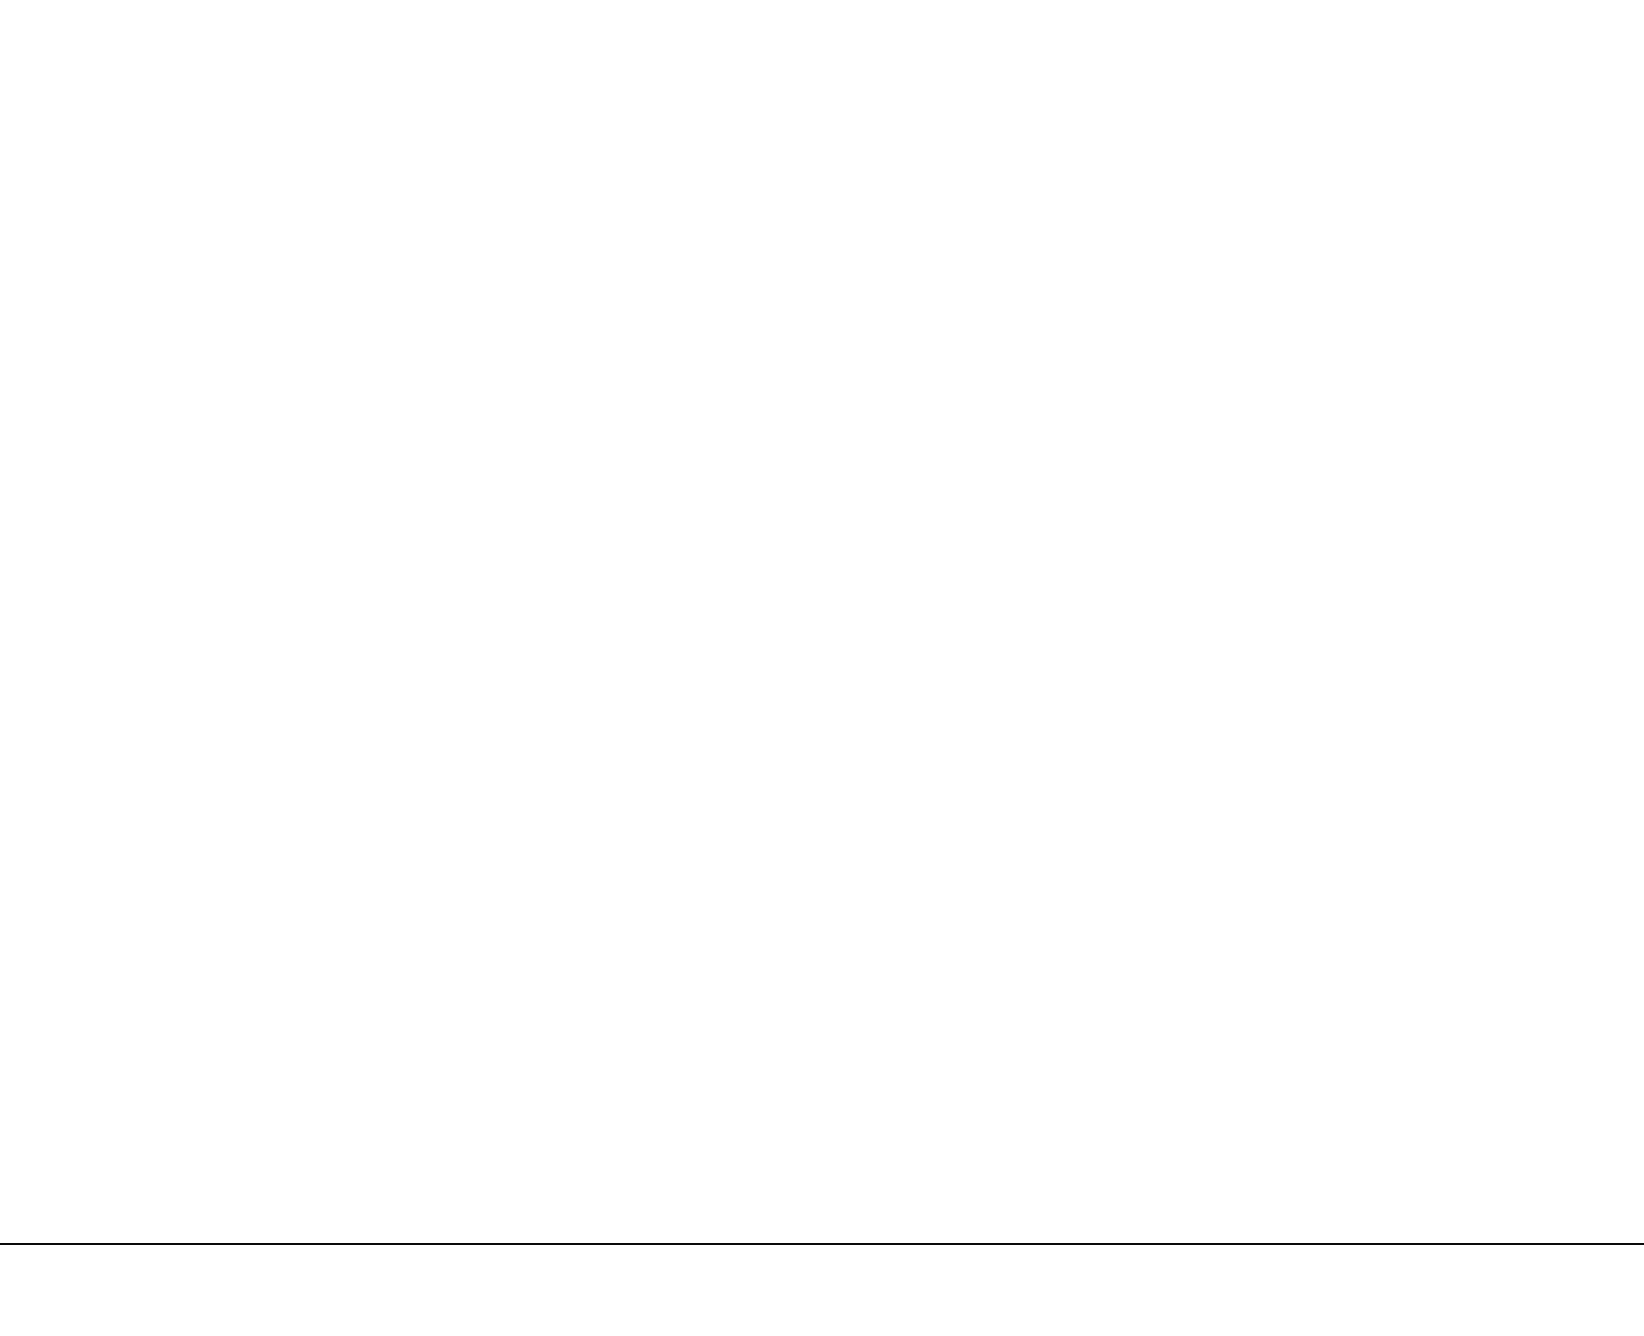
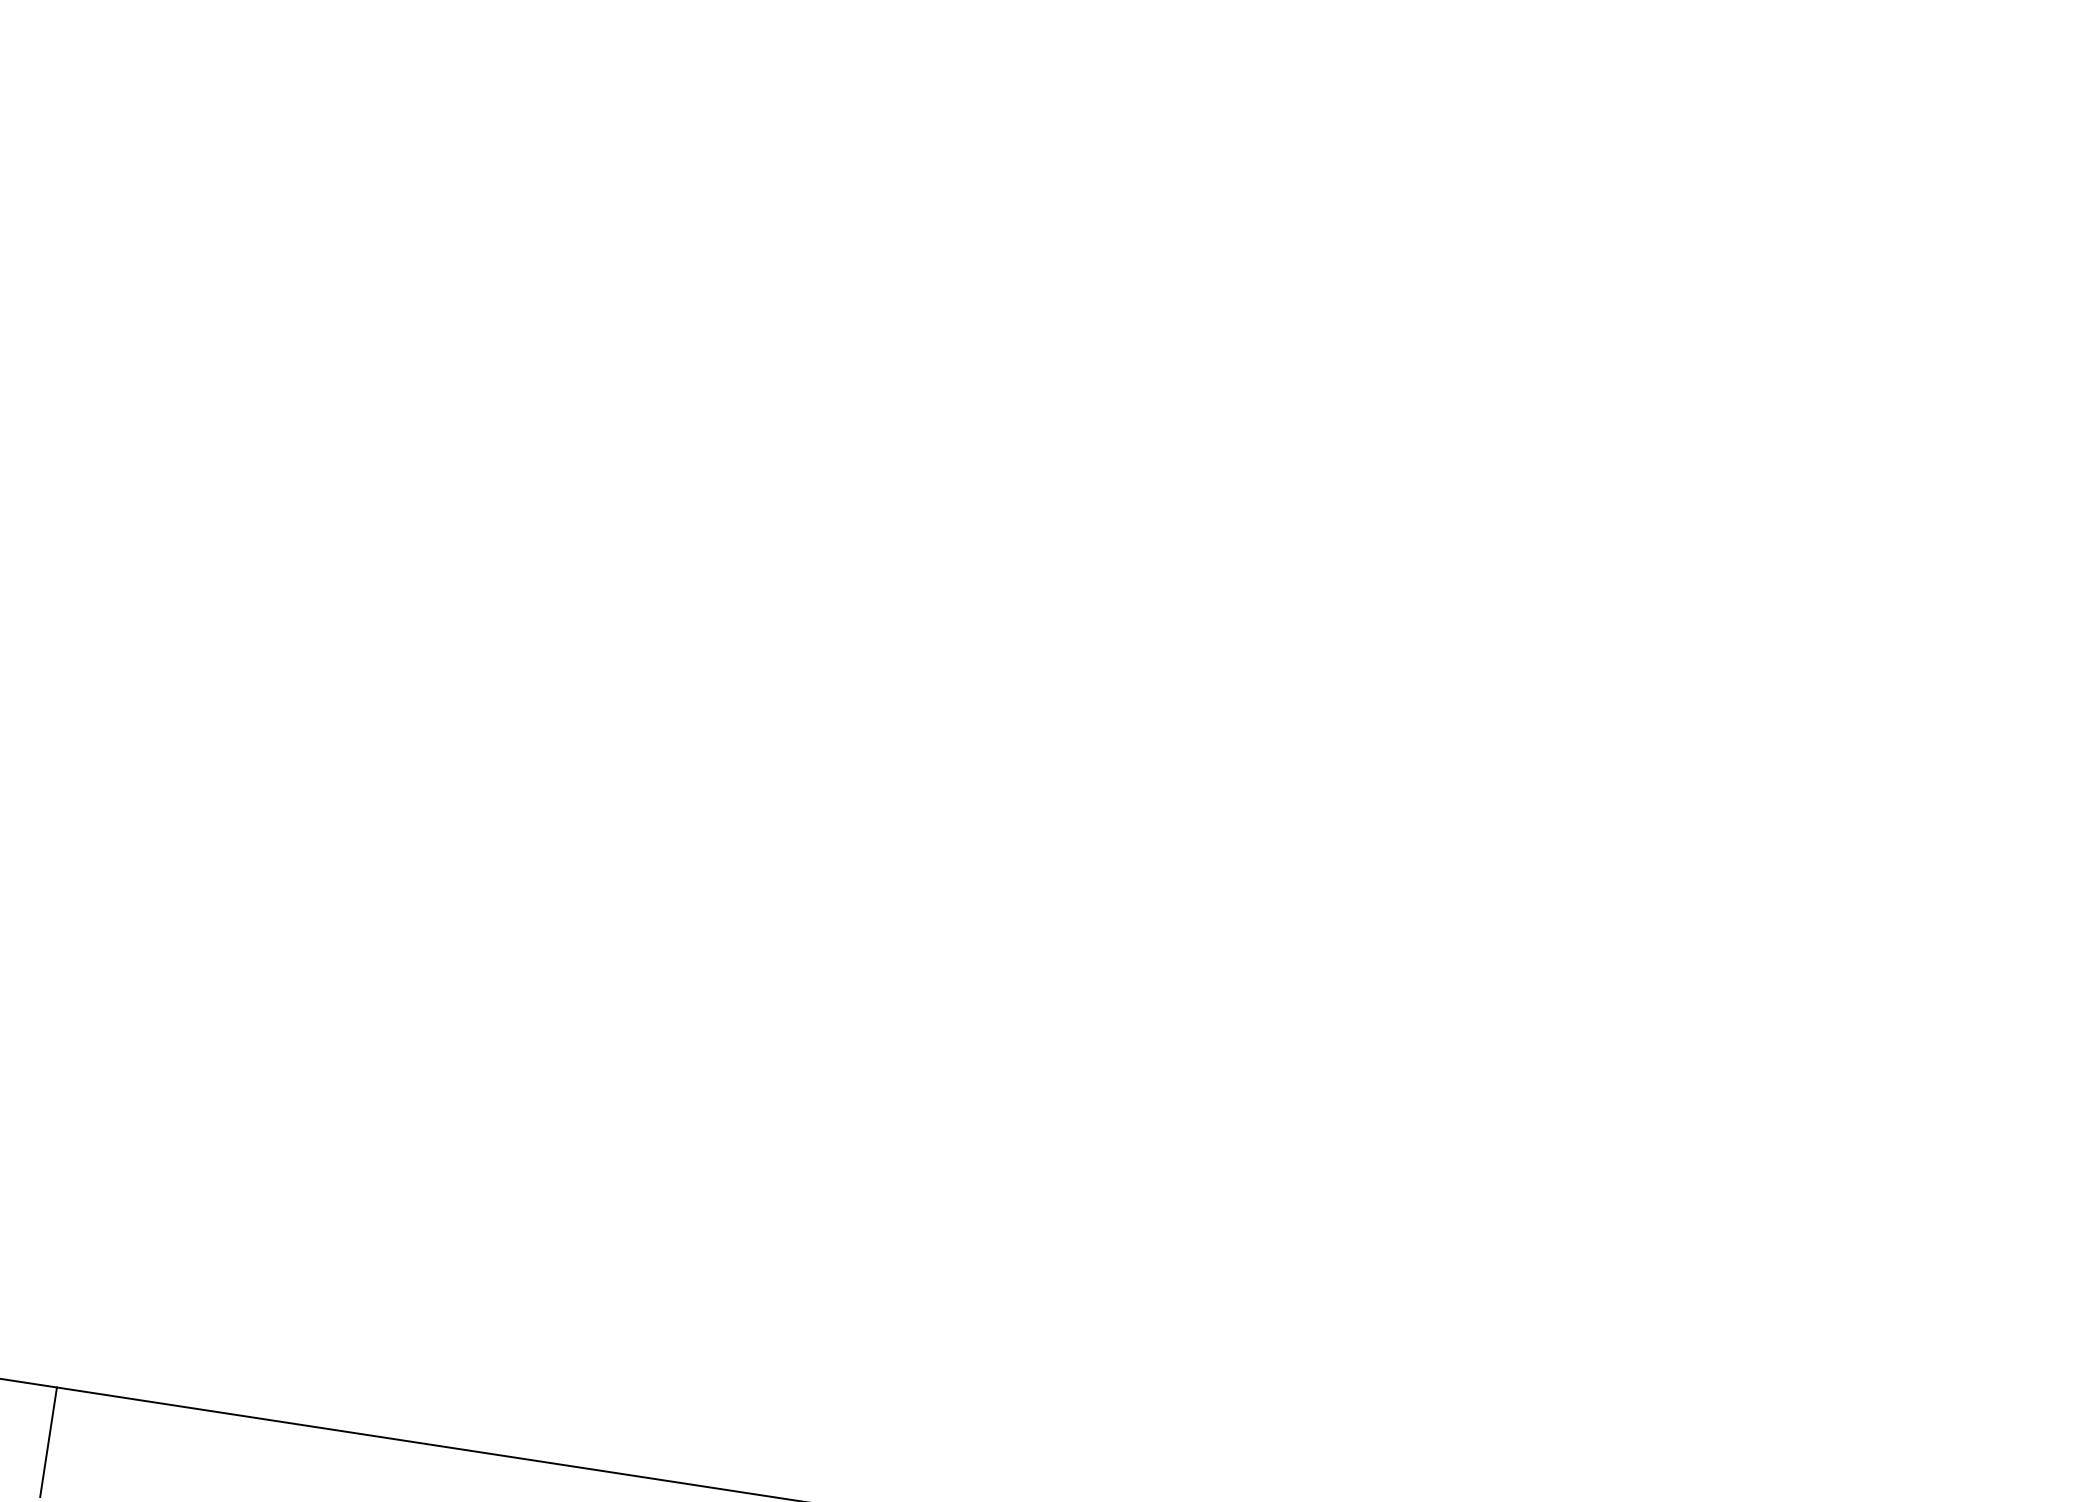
line: (458, 1280) -> (48, 1441), added

